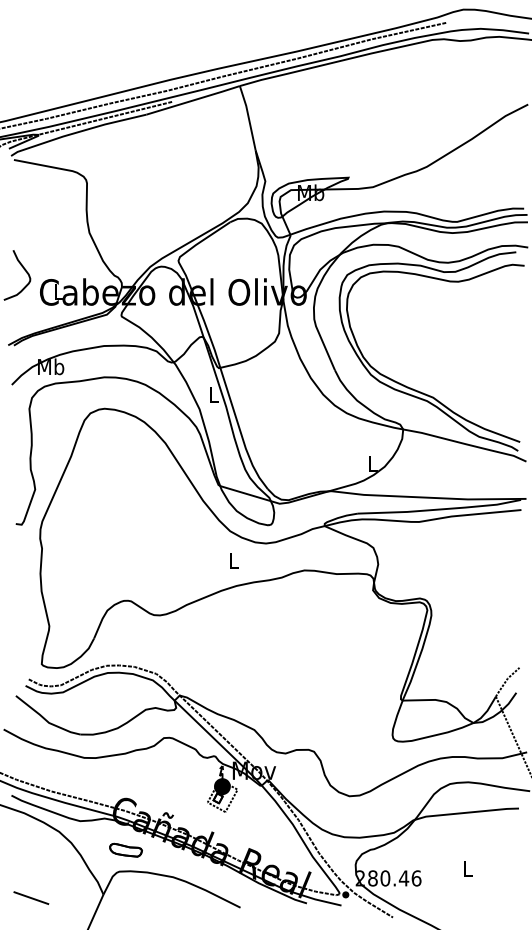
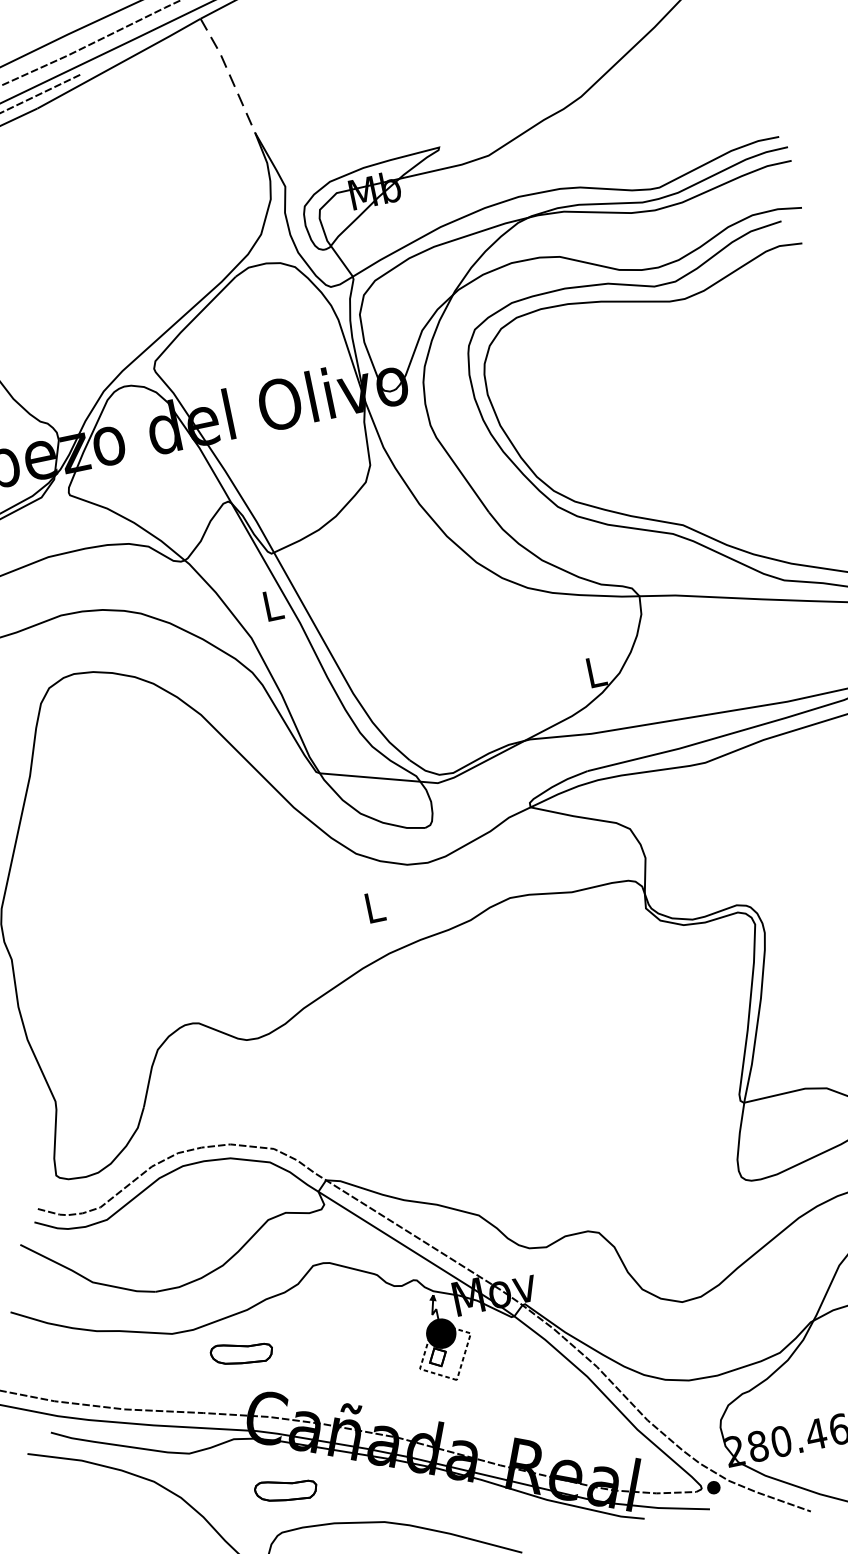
line: (248, 117) -> (228, 74), solid -> dashed
part: (117, 774) -> (240, 1351), added

